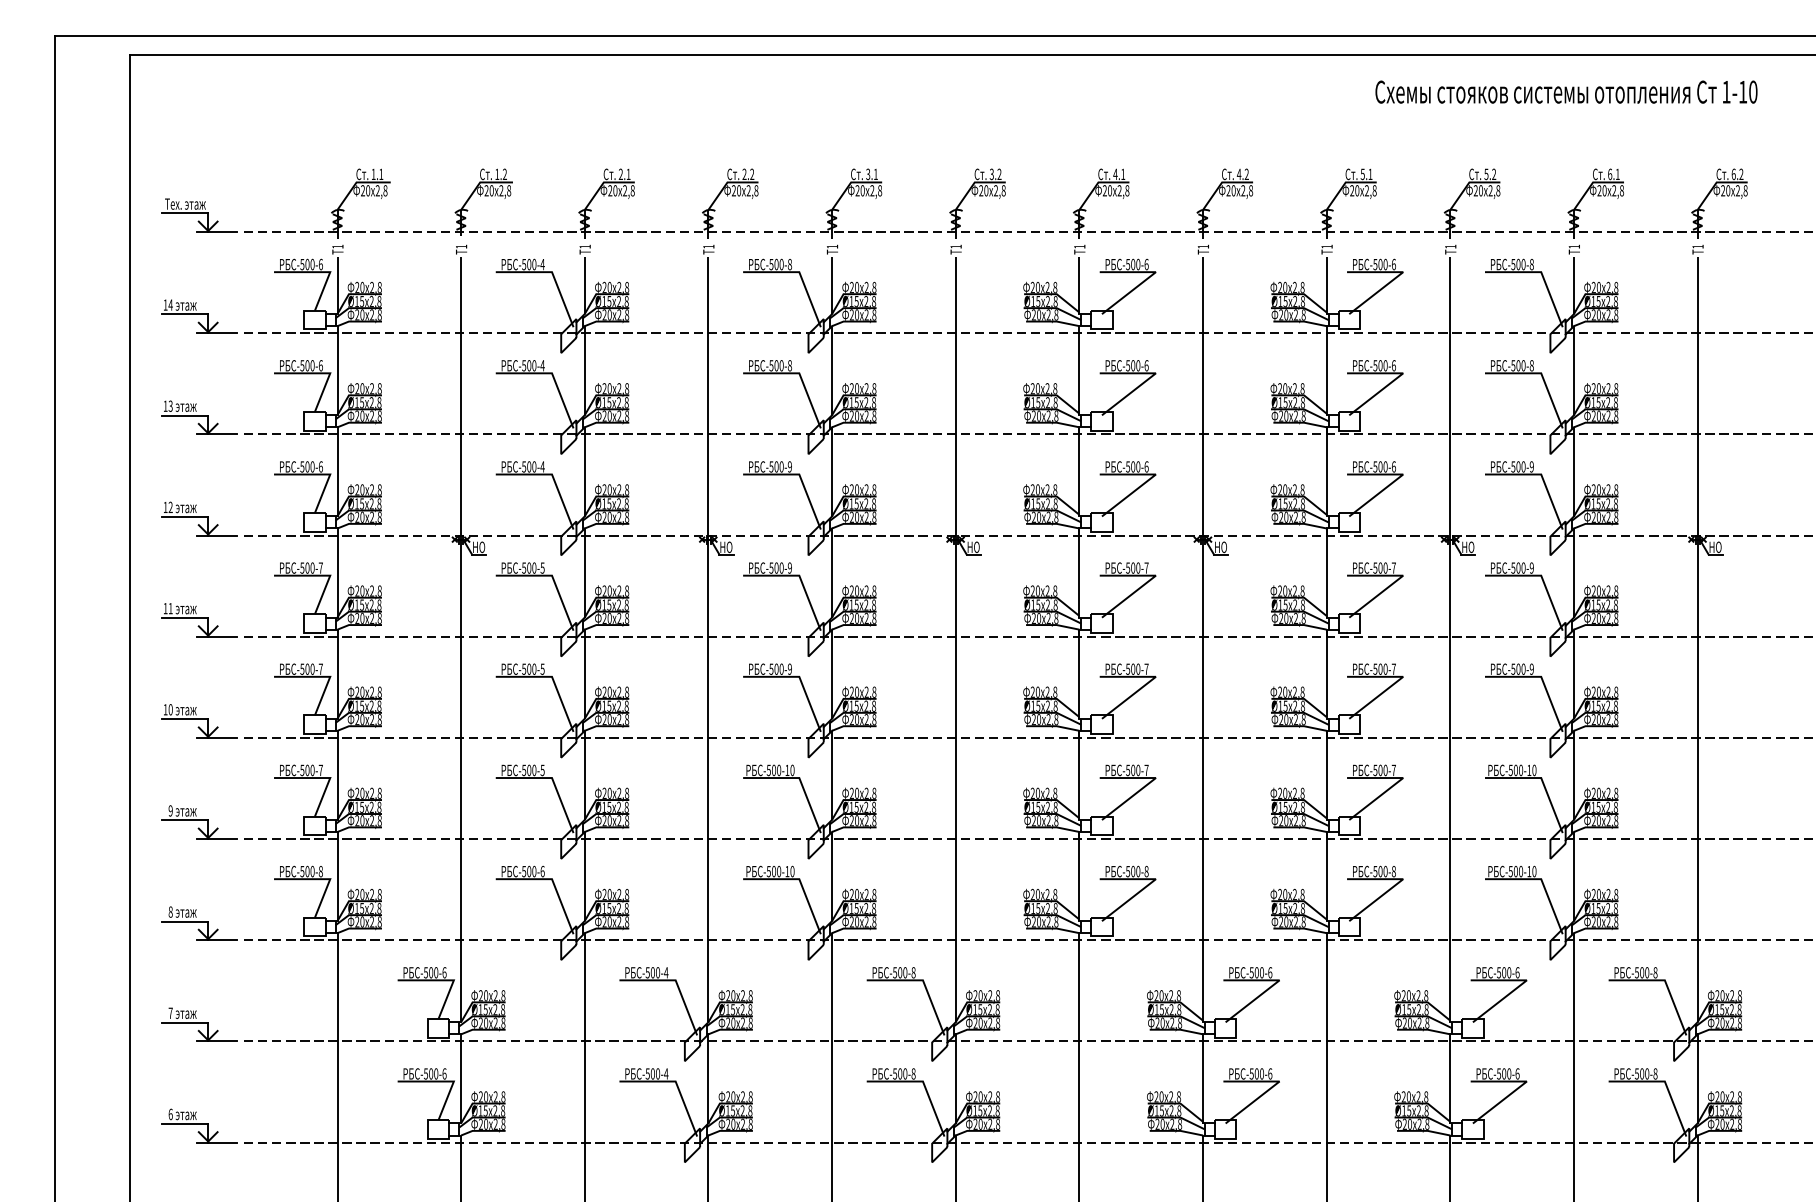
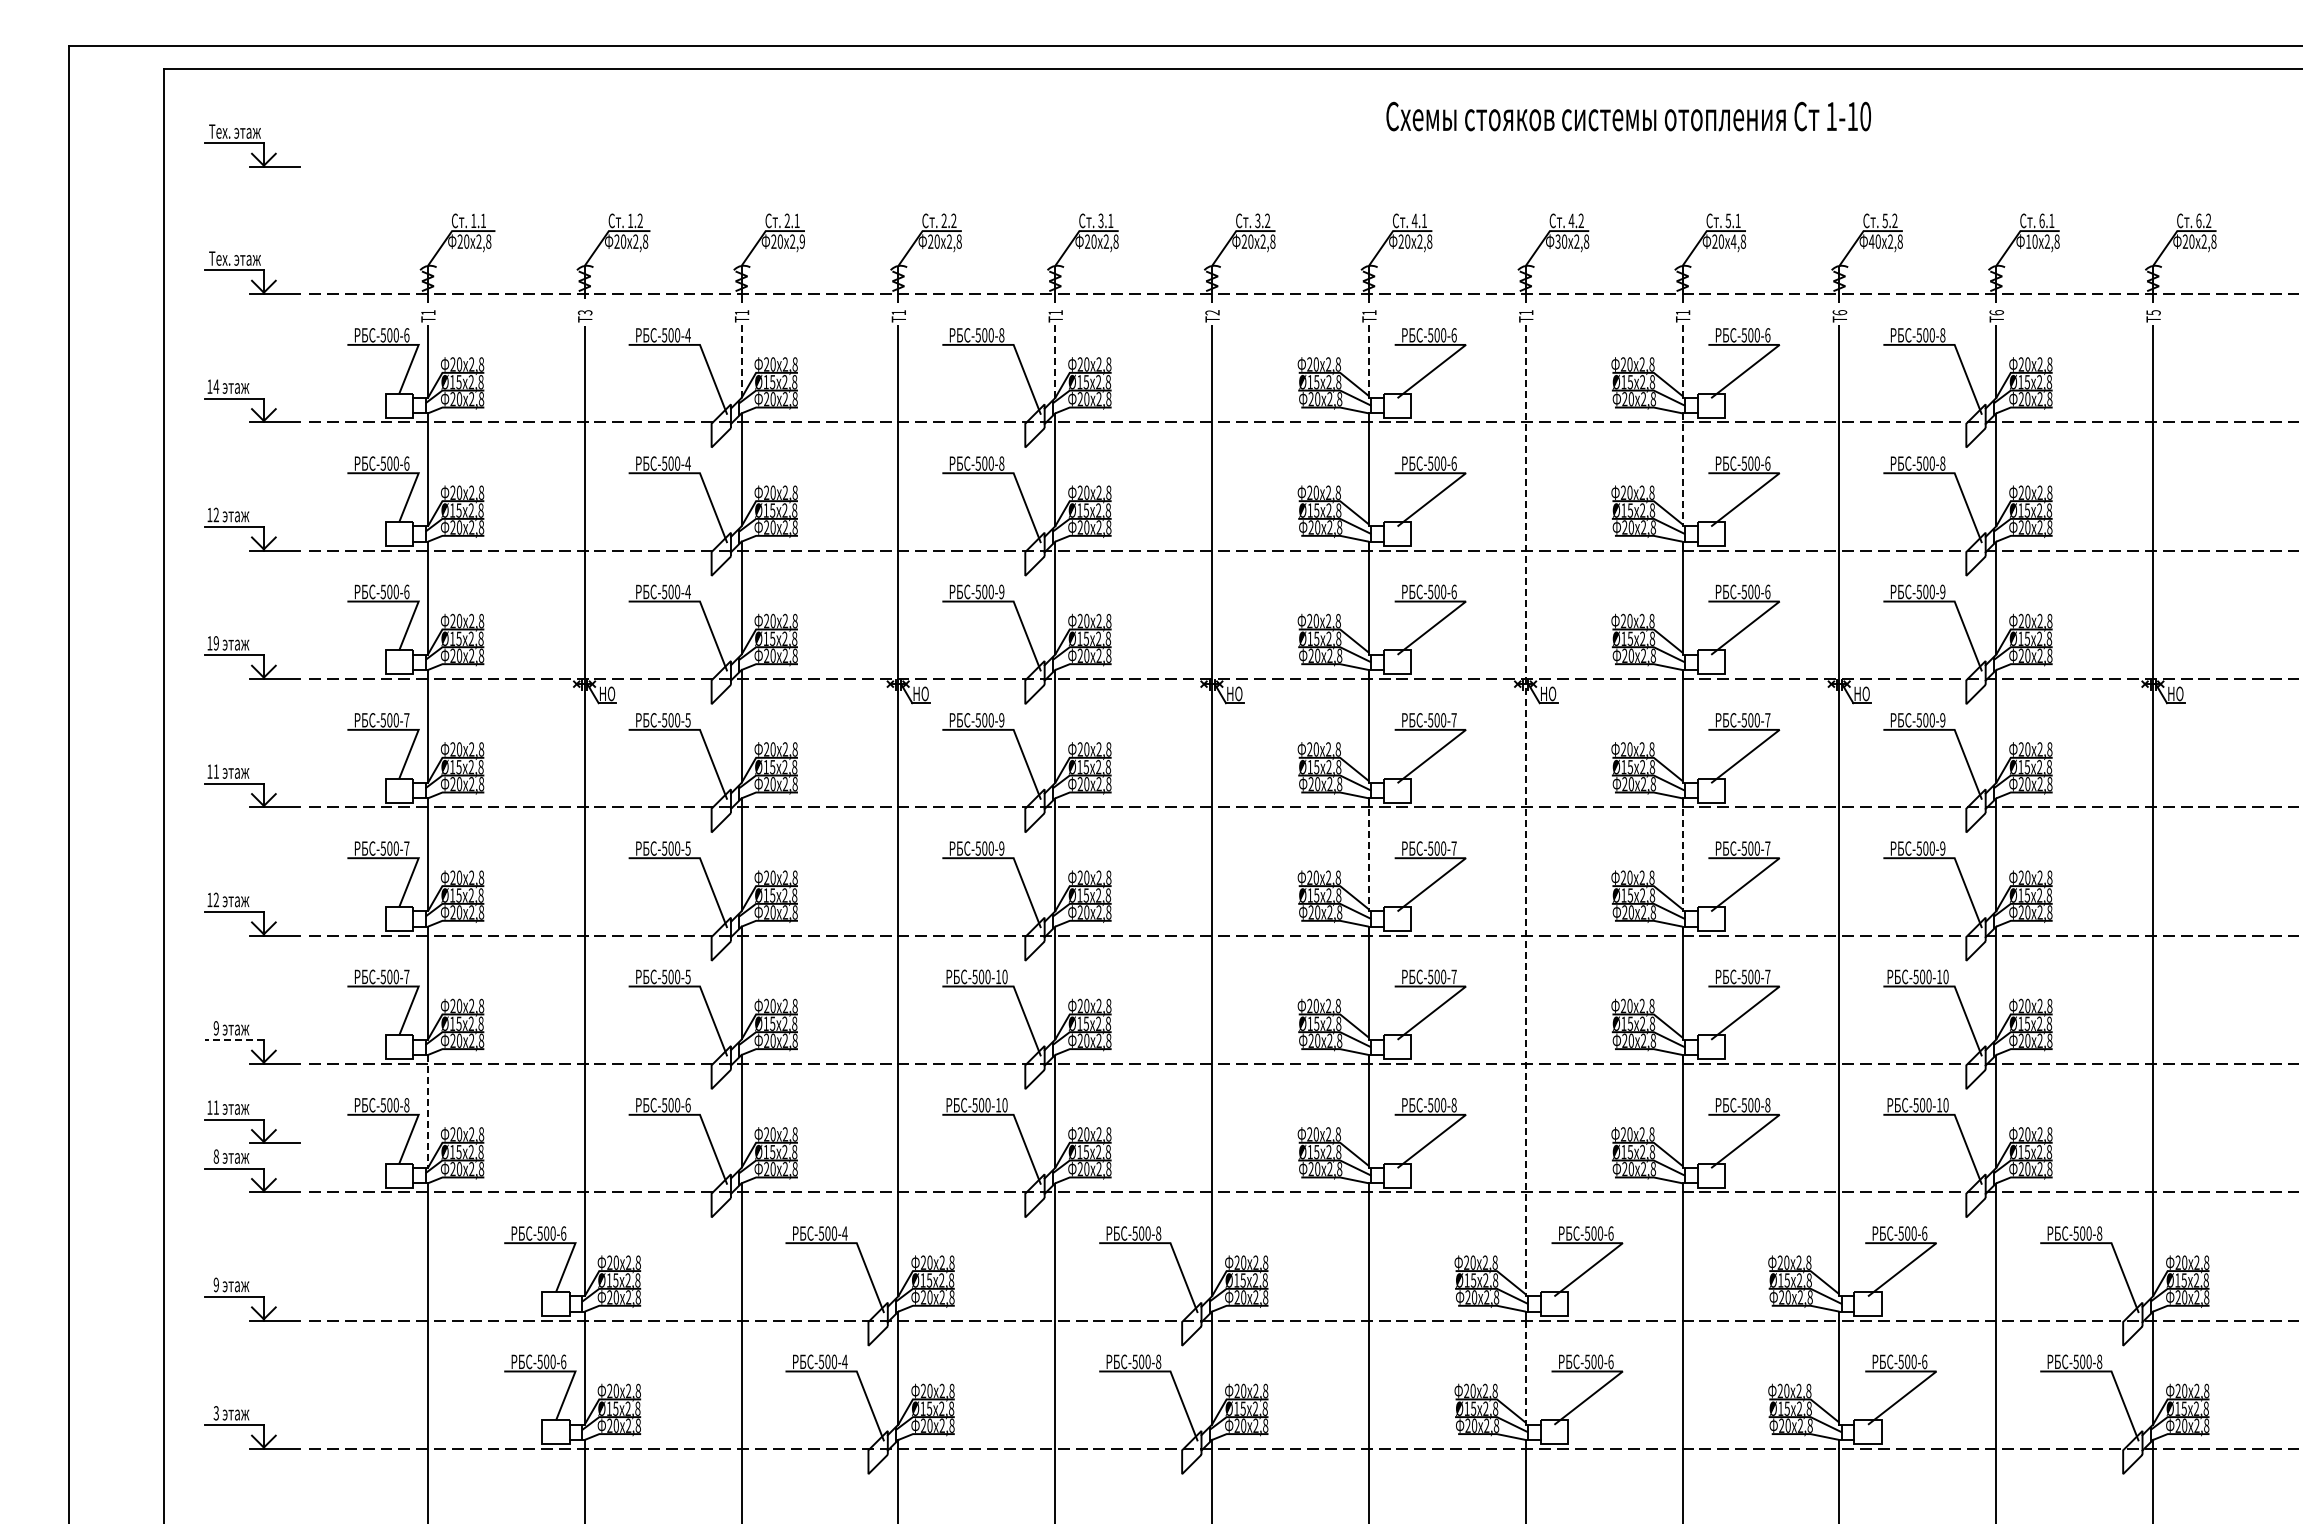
text: (1566, 92) -> (1628, 116), moved
part: (199, 114) -> (252, 145), added
text: (632, 190) -> (802, 241), 2,8 -> 2,9
text: (1228, 190) -> (1557, 241), 20 -> 30
text: (1366, 190) -> (1733, 241), 2,8 -> 4,8
text: (1475, 190) -> (1871, 241), 20 -> 40
text: (1599, 190) -> (2028, 241), 20 -> 10
text: (461, 246) -> (585, 312), 1 -> 3
text: (956, 246) -> (1212, 312), 1 -> 2
text: (1450, 246) -> (1839, 312), 1 -> 6
text: (1574, 246) -> (1996, 312), 1 -> 6
text: (1697, 246) -> (2153, 312), 1 -> 5
line: (584, 286) -> (741, 362), solid -> dashed
line: (832, 286) -> (1055, 362), solid -> dashed
line: (1079, 286) -> (1368, 362), solid -> dashed
line: (1326, 286) -> (1682, 362), solid -> dashed
line: (1326, 371) -> (1682, 470), solid -> dashed
text: (170, 406) -> (215, 515), 13 -> 12
text: (170, 507) -> (215, 643), 12 -> 19
line: (1202, 639) -> (1525, 810), solid -> dashed
line: (1079, 674) -> (1368, 855), solid -> dashed
line: (1326, 674) -> (1682, 855), solid -> dashed
text: (170, 709) -> (215, 899), 10 -> 12
line: (185, 820) -> (234, 1040), solid -> dashed
line: (337, 876) -> (427, 1111), solid -> dashed
part: (199, 884) -> (252, 1121), added
text: (170, 1012) -> (215, 1284), 7 -> 9
line: (1202, 1082) -> (1525, 1372), solid -> dashed
text: (170, 1114) -> (216, 1413), 6 -> 3

